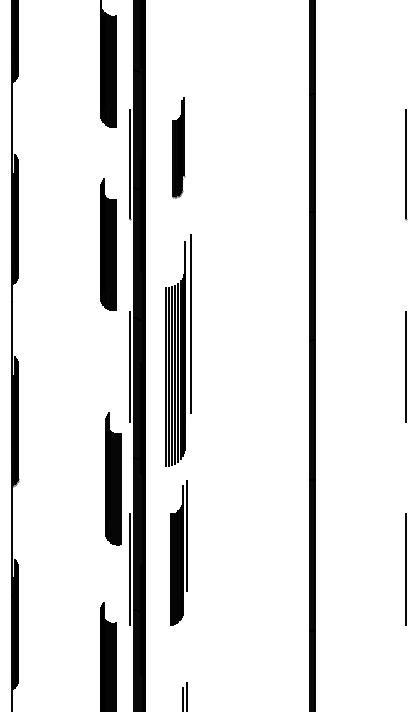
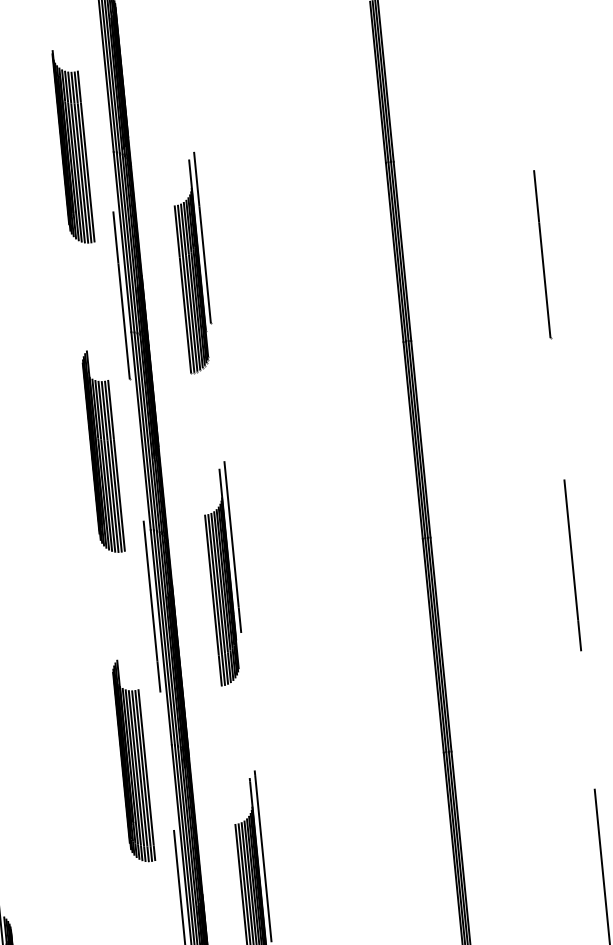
part: (179, 147) -> (194, 263), size x1.43
part: (108, 244) -> (102, 451), moved
part: (178, 350) -> (223, 573), size x0.62
part: (113, 478) -> (133, 760), moved

